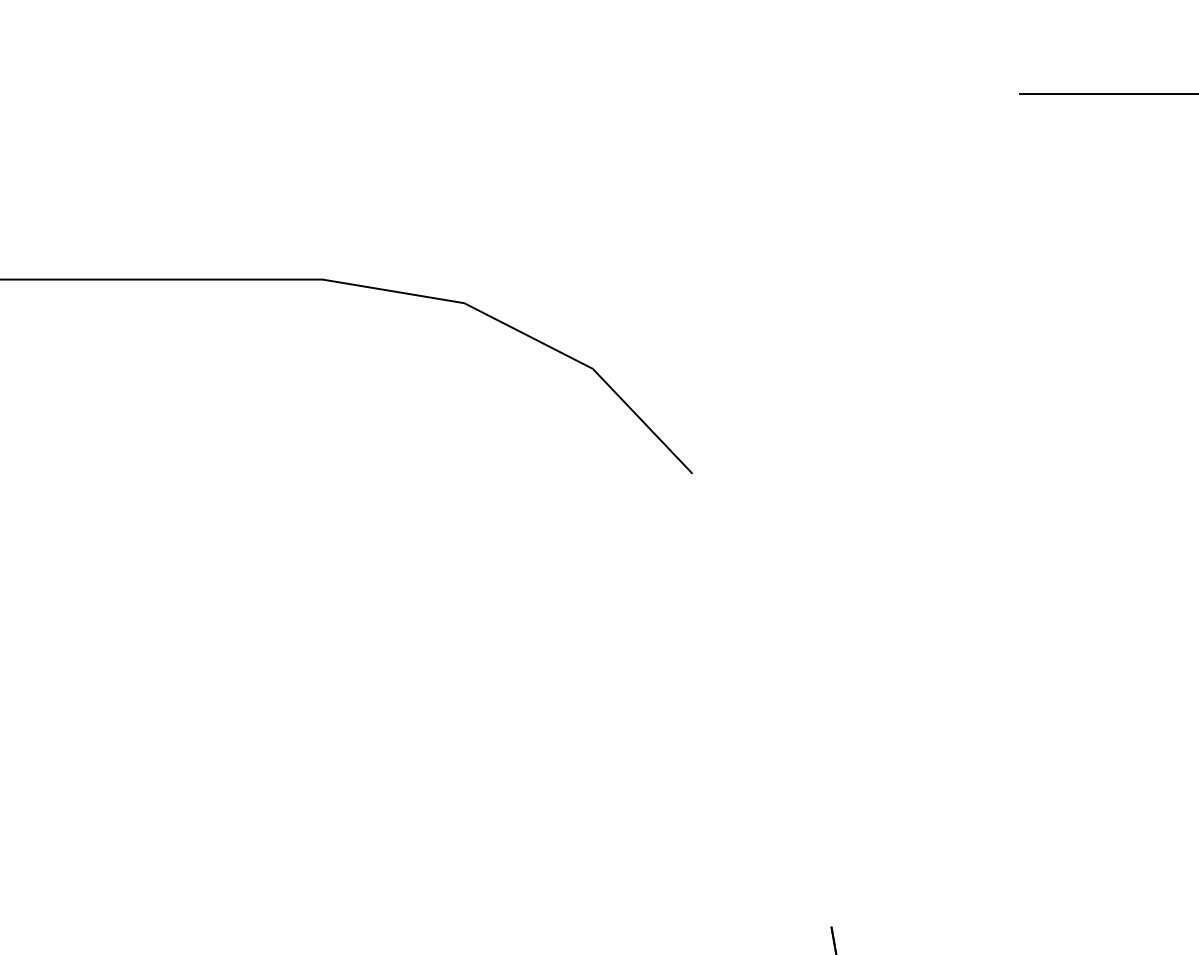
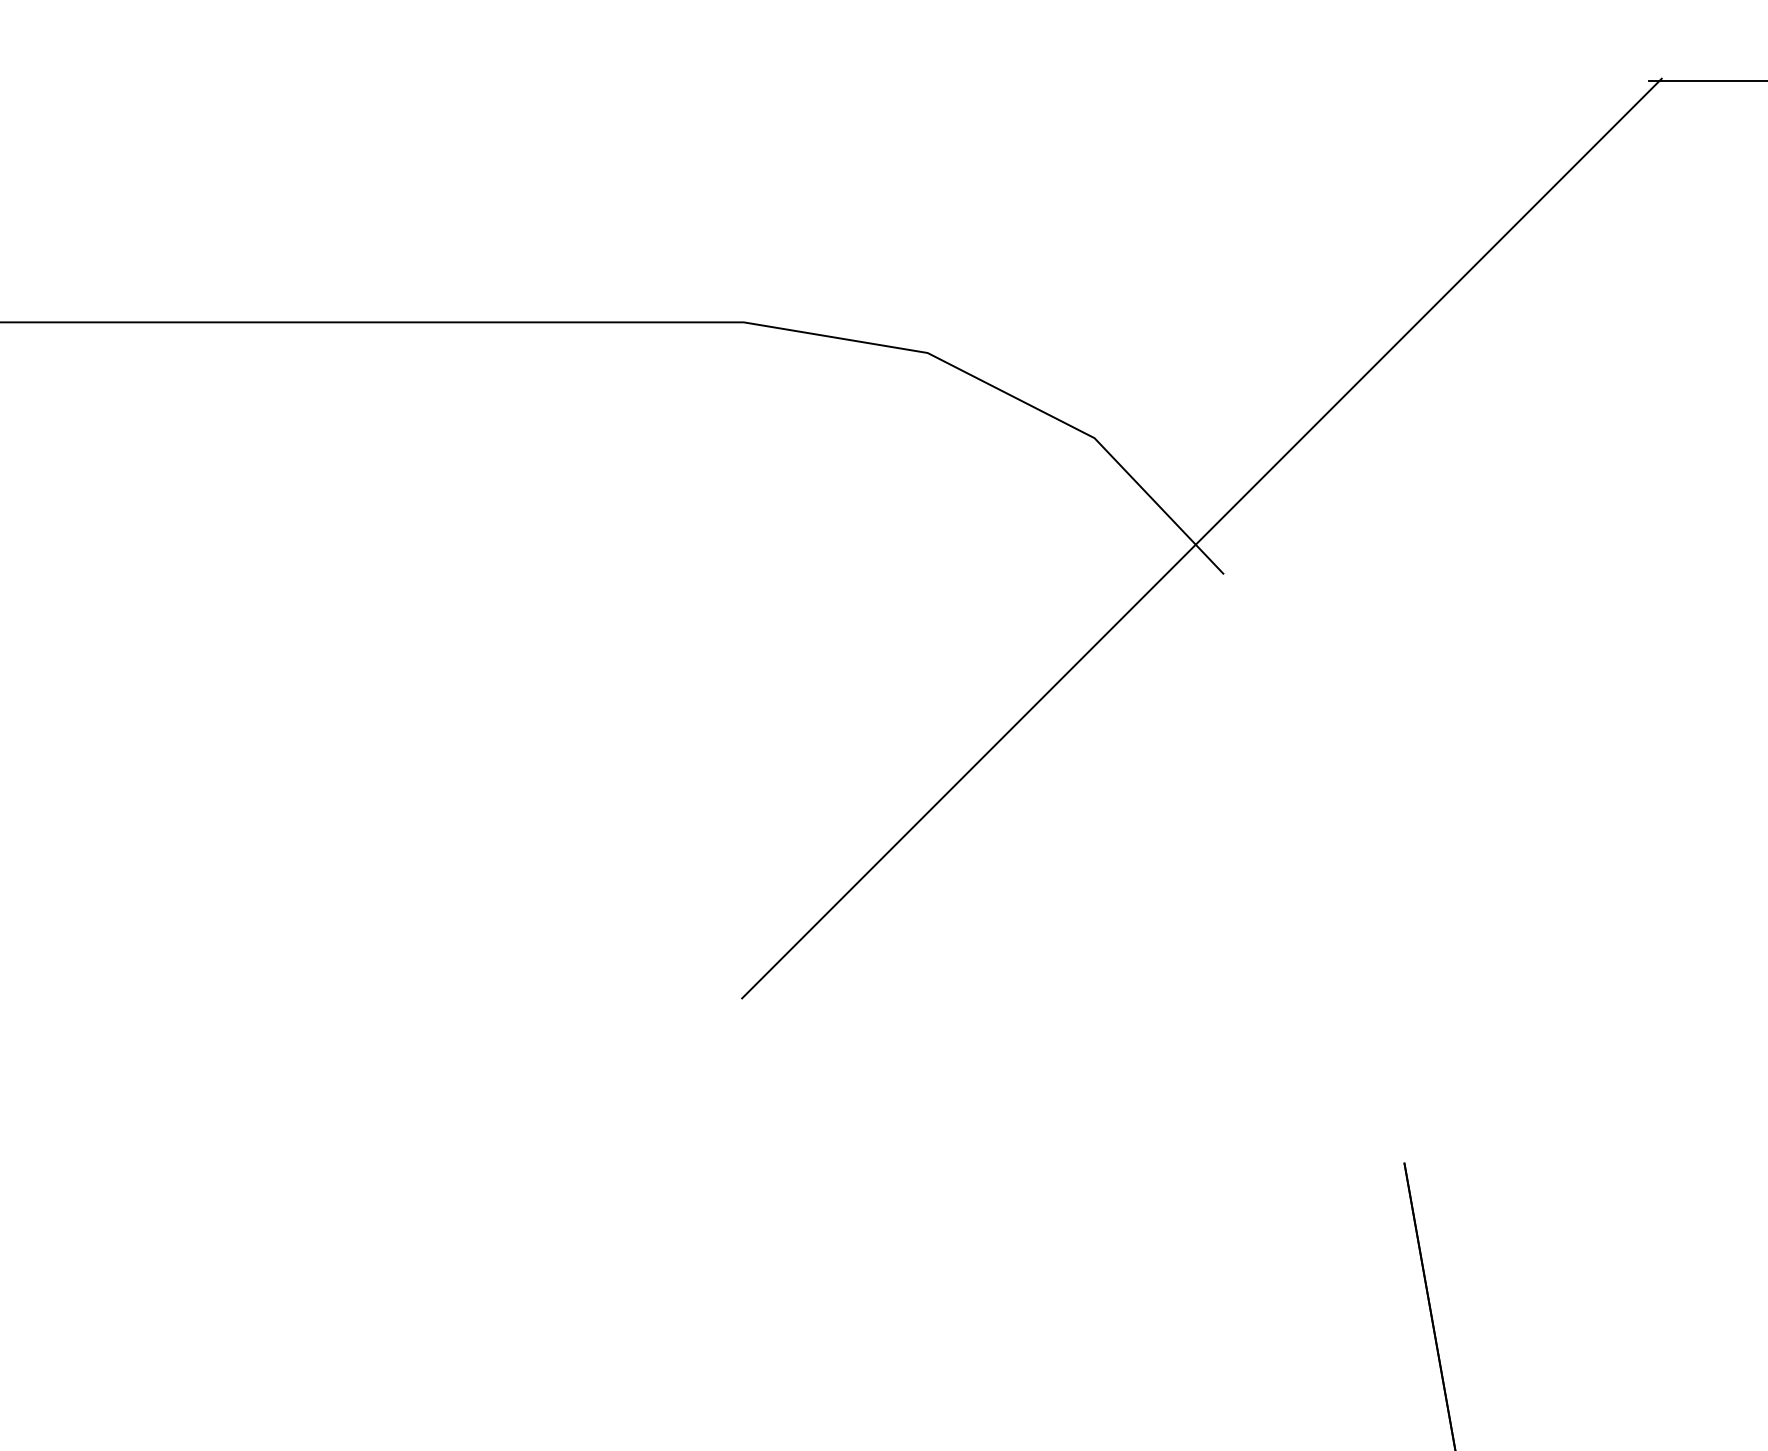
line: (675, 446) -> (1201, 538), added

